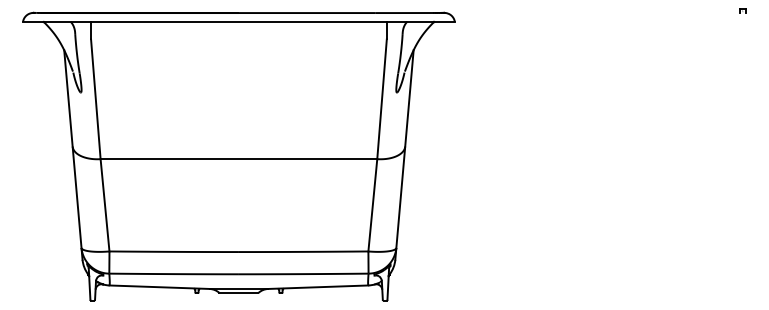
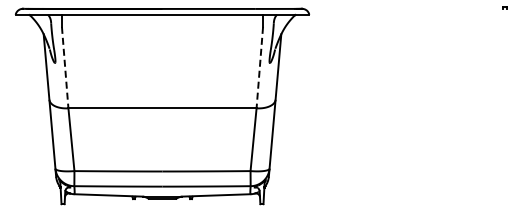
line: (96, 99) -> (65, 67), solid -> dashed
line: (381, 99) -> (259, 67), solid -> dashed

